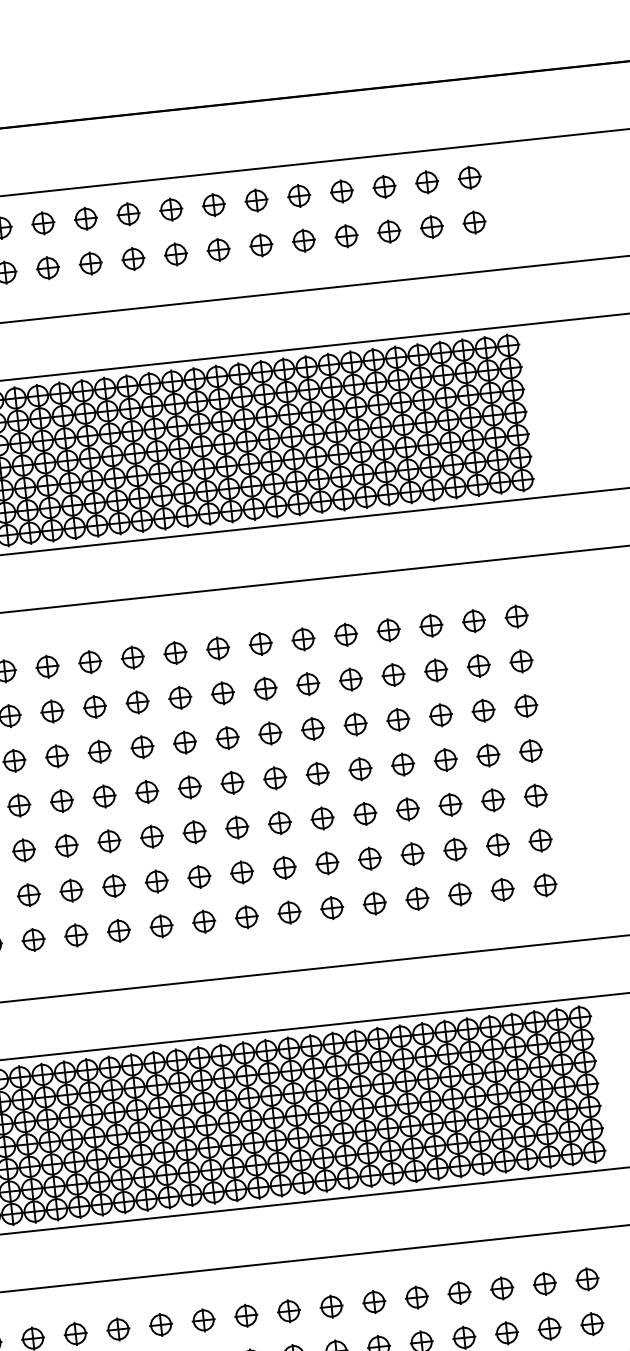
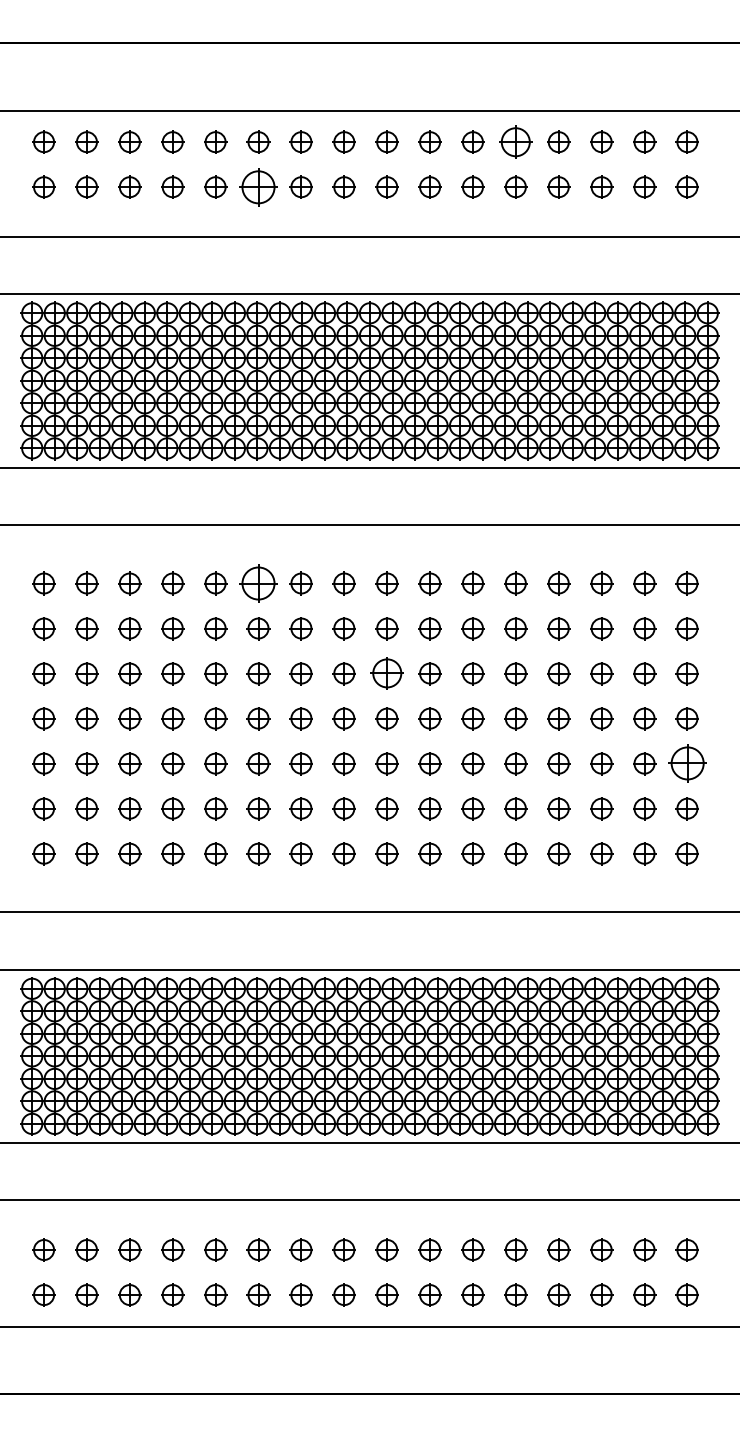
part: (298, 195) -> (515, 141), size x1.4
part: (48, 267) -> (258, 186), size x1.6
part: (90, 662) -> (258, 583), size x1.6
part: (227, 738) -> (386, 673), size x1.4
part: (534, 795) -> (686, 763), size x1.6

